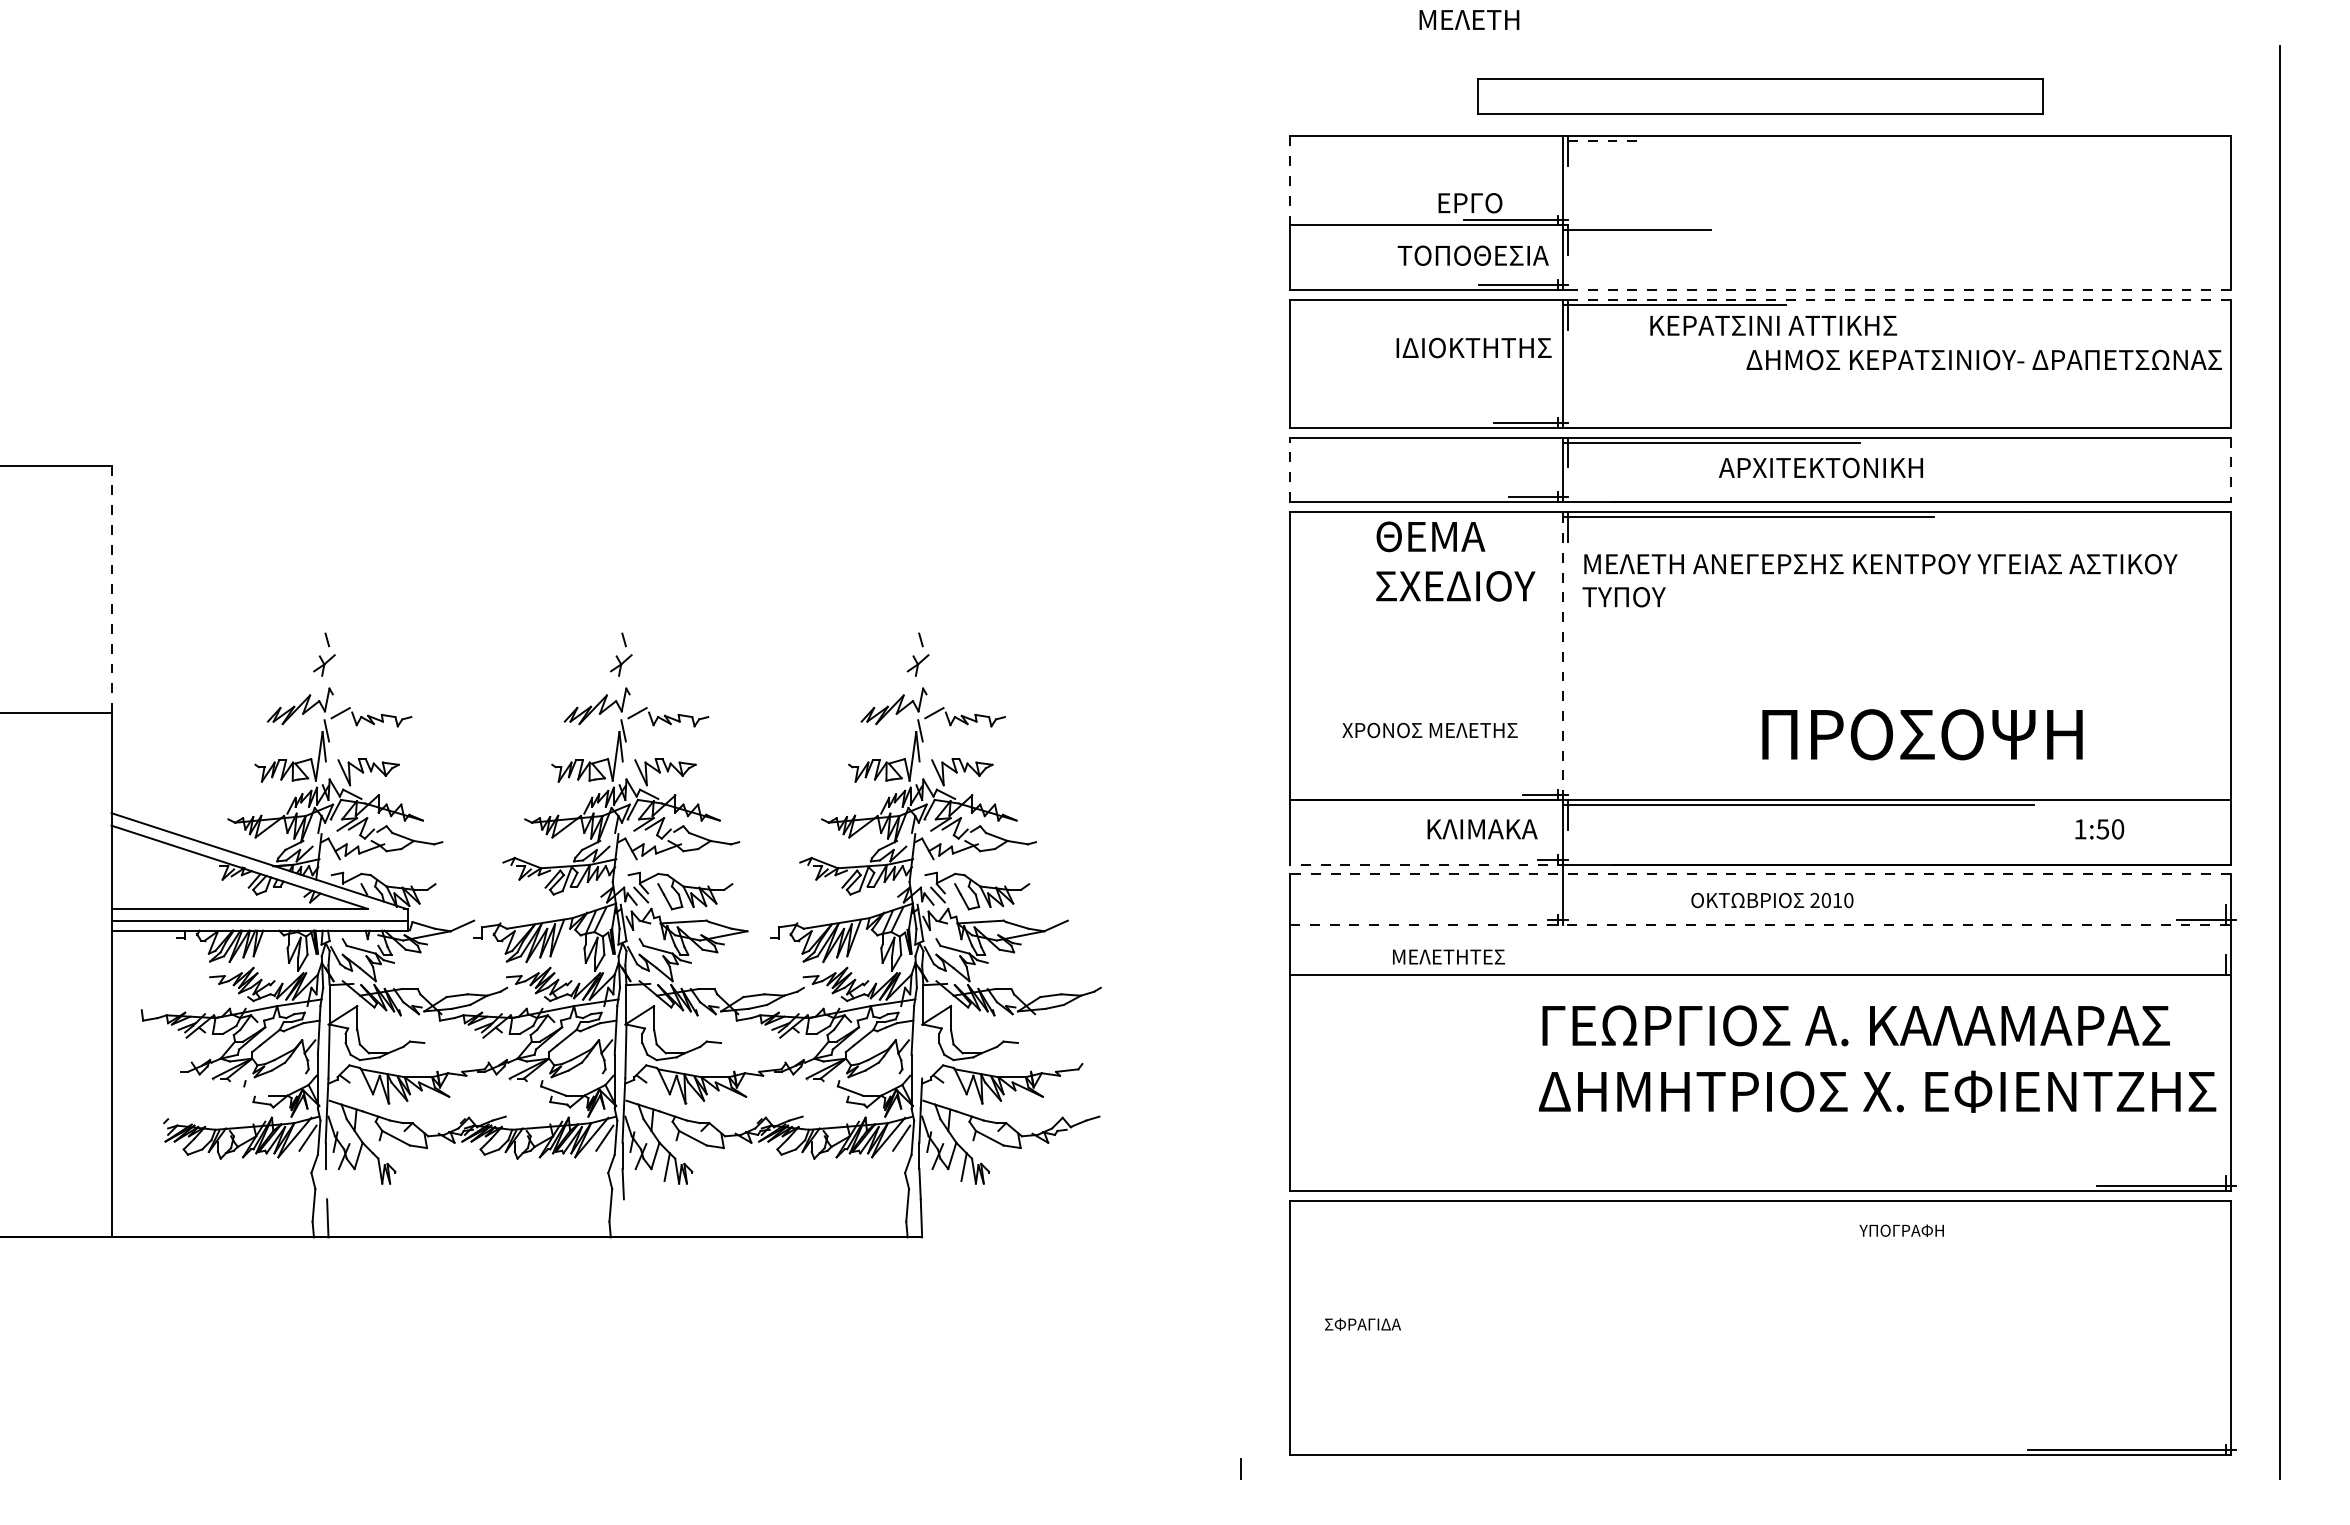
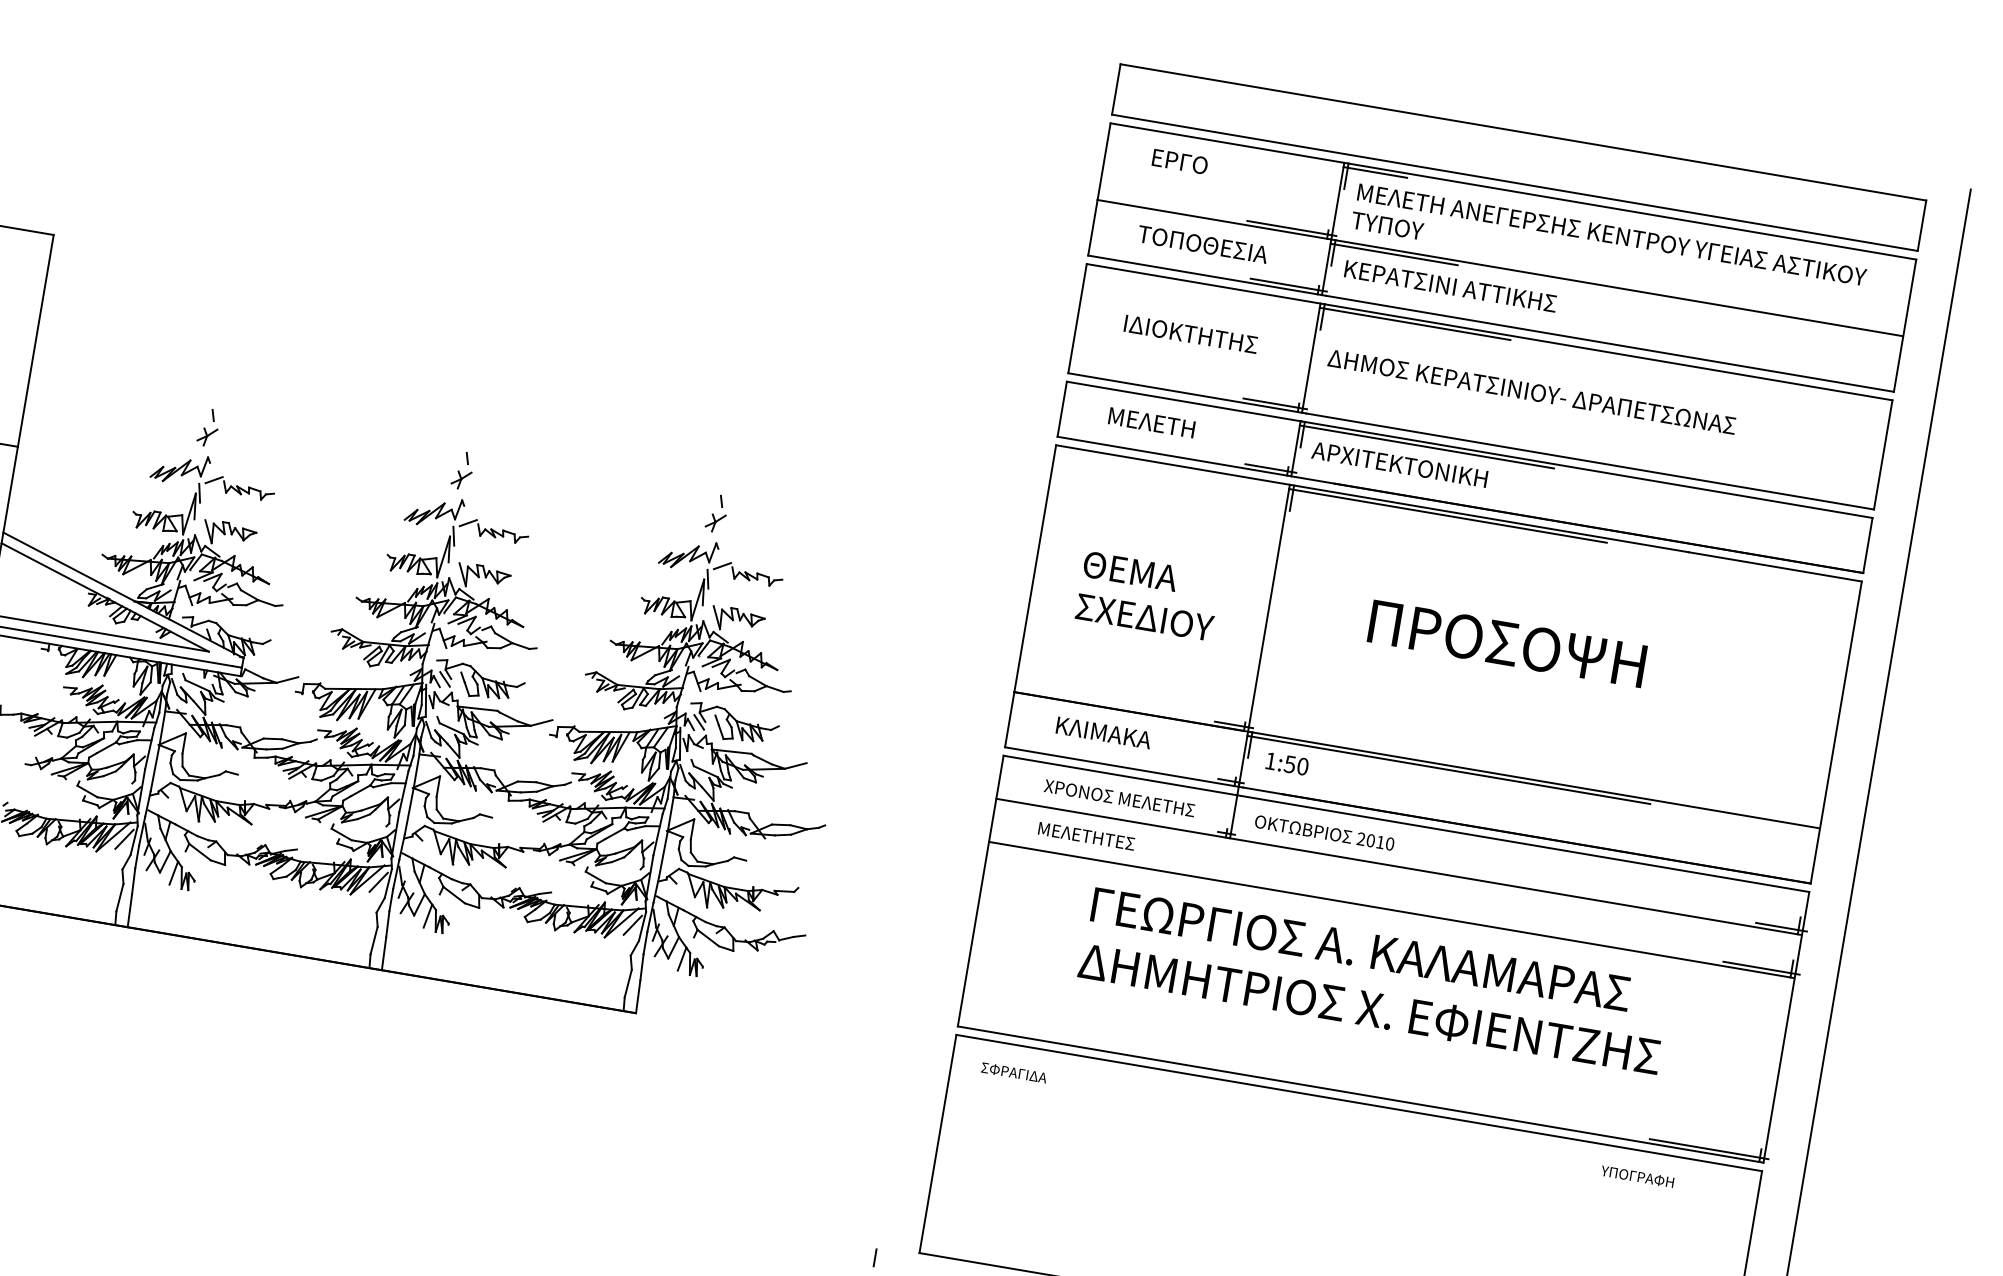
text: (1469, 19) -> (1151, 422), moved
part: (1760, 96) -> (1519, 157), size x1.67
line: (1599, 140) -> (1374, 172), dashed -> solid
line: (1290, 180) -> (1104, 161), dashed -> solid
text: (1470, 203) -> (1180, 162), moved
line: (1898, 225) -> (1618, 288), added
text: (1472, 255) -> (1202, 244), moved
line: (1899, 290) -> (1610, 343), dashed -> solid
line: (1899, 300) -> (1608, 352), dashed -> solid
text: (1773, 325) -> (1450, 286), moved
text: (1473, 347) -> (1190, 333), moved
text: (1983, 359) -> (1531, 391), moved
text: (1820, 467) -> (1399, 464), moved
line: (1290, 469) -> (1062, 409), dashed -> solid
line: (2231, 470) -> (1868, 546), dashed -> solid
text: (1455, 561) -> (1148, 596), moved
text: (1879, 580) -> (1608, 248), moved
line: (111, 589) -> (35, 341), dashed -> solid
line: (1563, 655) -> (1269, 607), dashed -> solid
text: (1429, 730) -> (1119, 798), moved
text: (1922, 734) -> (1507, 643), moved
text: (1482, 829) -> (1103, 733), moved
text: (2099, 829) -> (1287, 764), moved
line: (1429, 864) -> (1124, 767), dashed -> solid
line: (1760, 874) -> (1406, 823), dashed -> solid
text: (1772, 900) -> (1324, 832), moved
line: (1760, 924) -> (1399, 866), dashed -> solid
line: (759, 925) -> (541, 722), added
text: (1448, 956) -> (1086, 835), moved
line: (2190, 970) -> (1760, 968), added
line: (922, 1051) -> (663, 854), added
text: (1877, 1058) -> (1374, 980), moved
line: (256, 1090) -> (87, 791), added
line: (370, 1167) -> (173, 873), added
line: (326, 1184) -> (133, 881), added
line: (624, 1218) -> (383, 953), added
text: (1901, 1230) -> (1637, 1176), moved
text: (1362, 1324) -> (1013, 1072), moved

